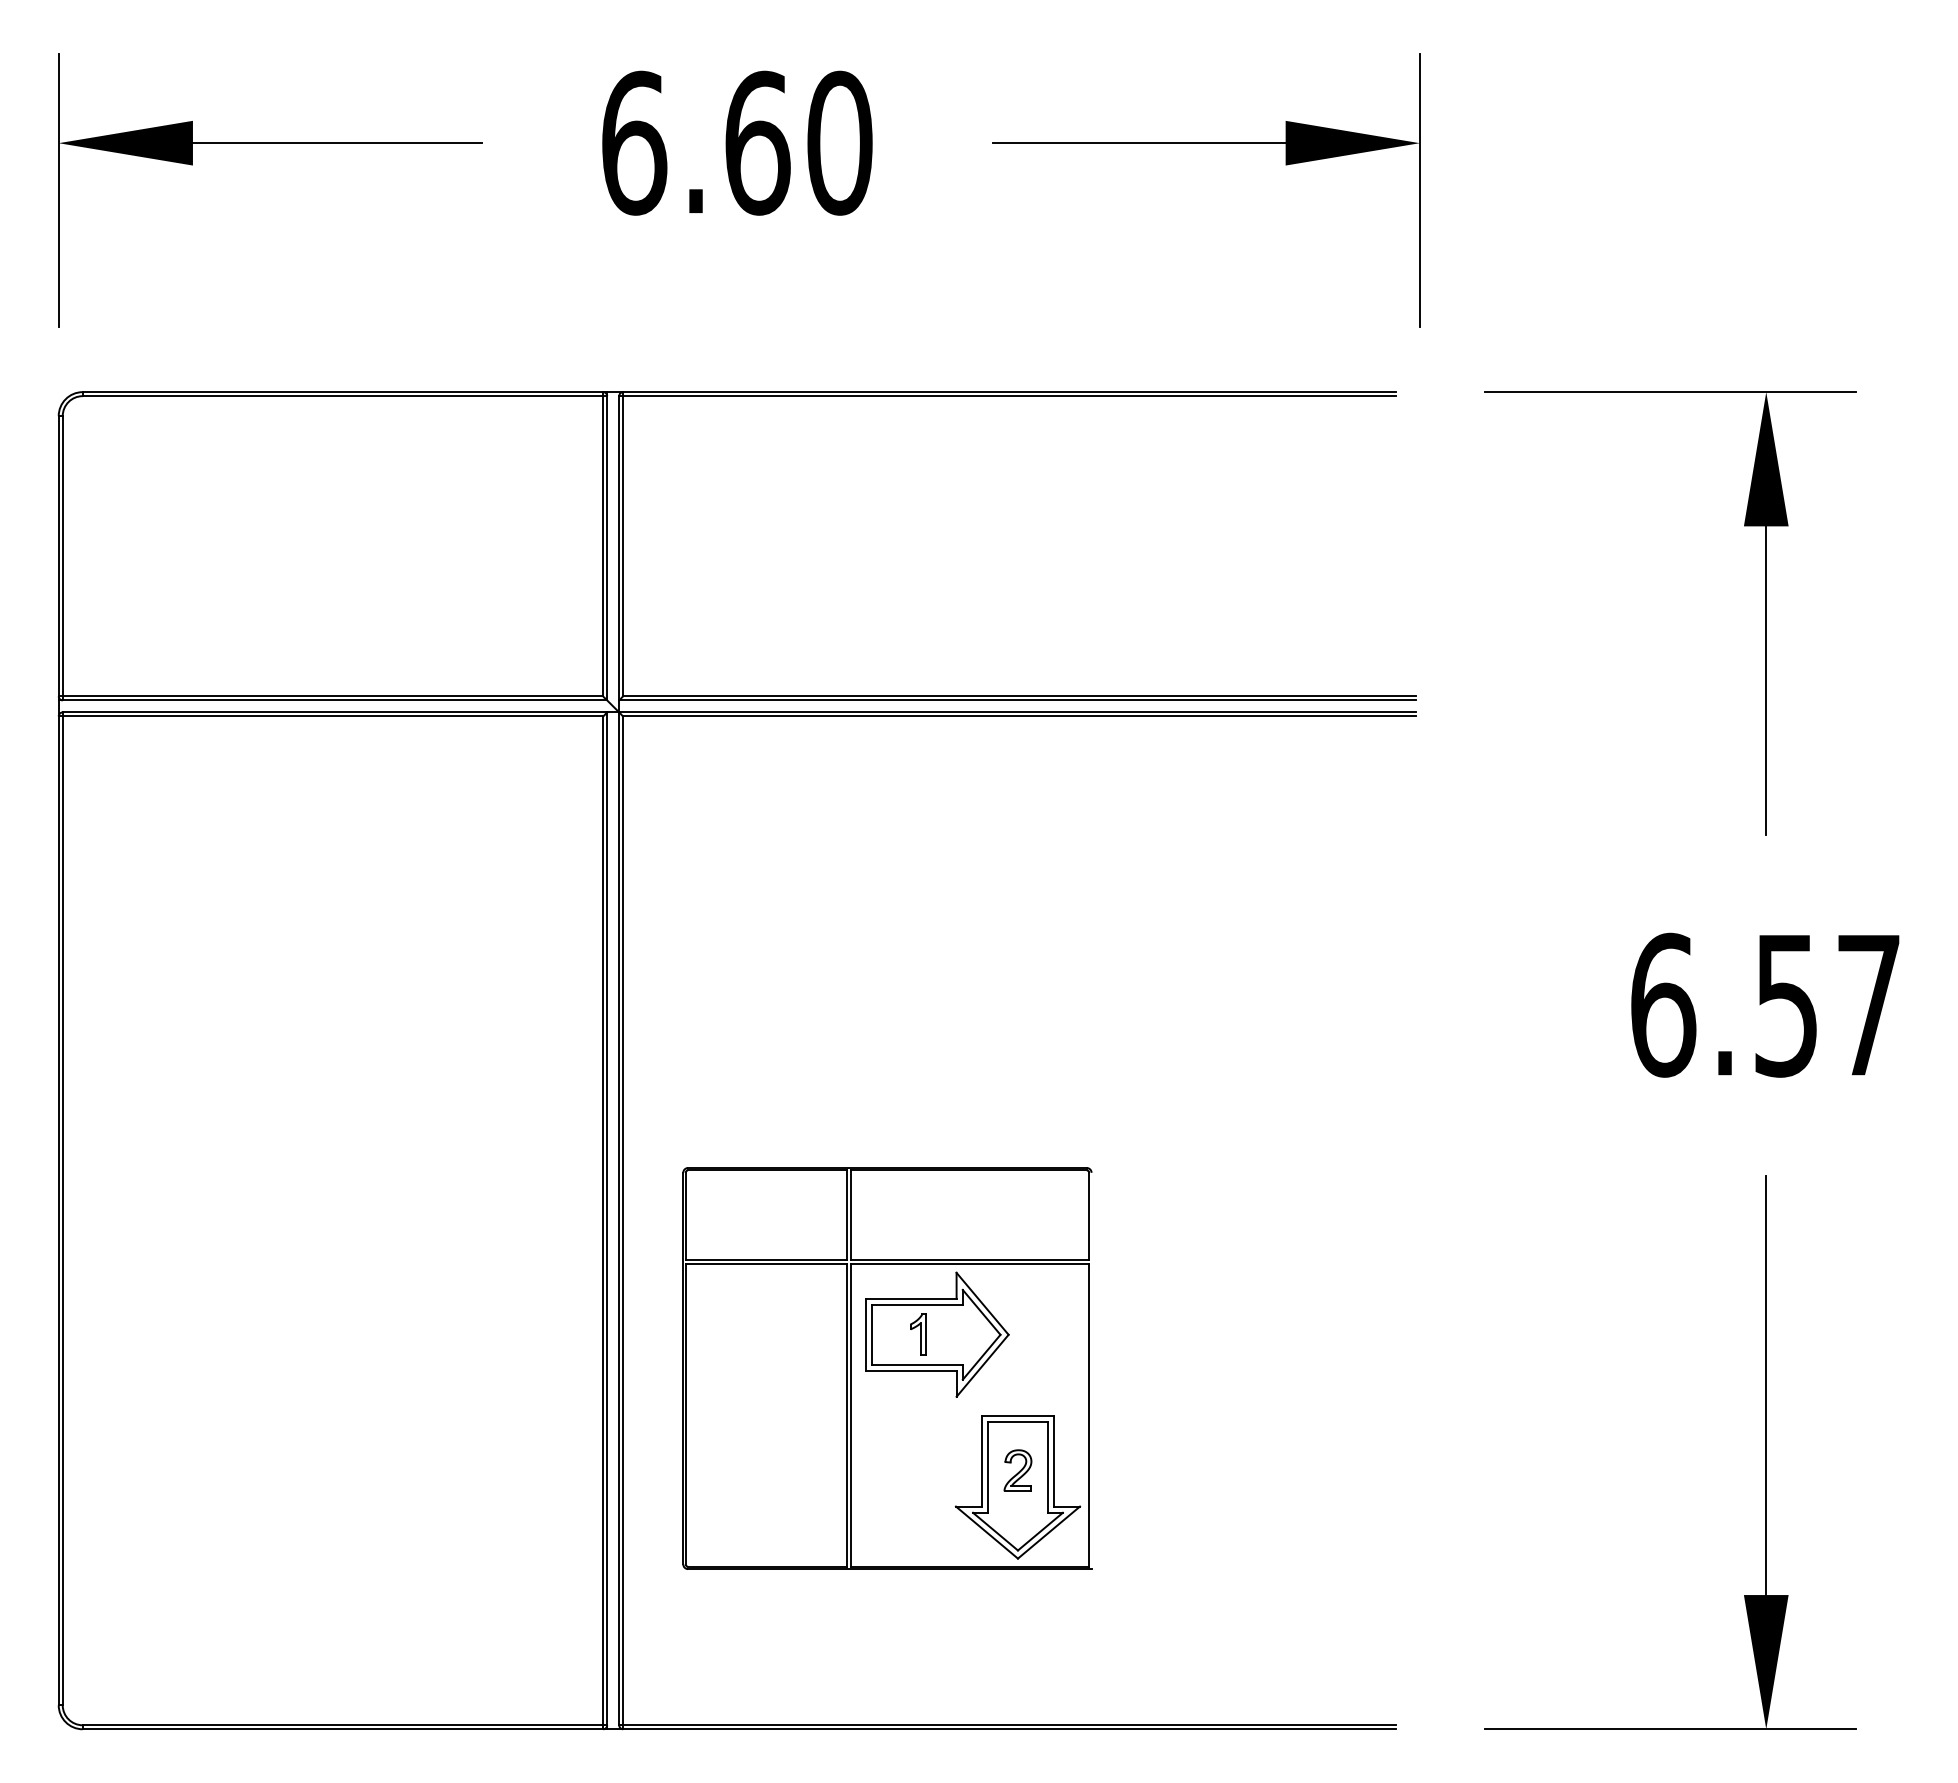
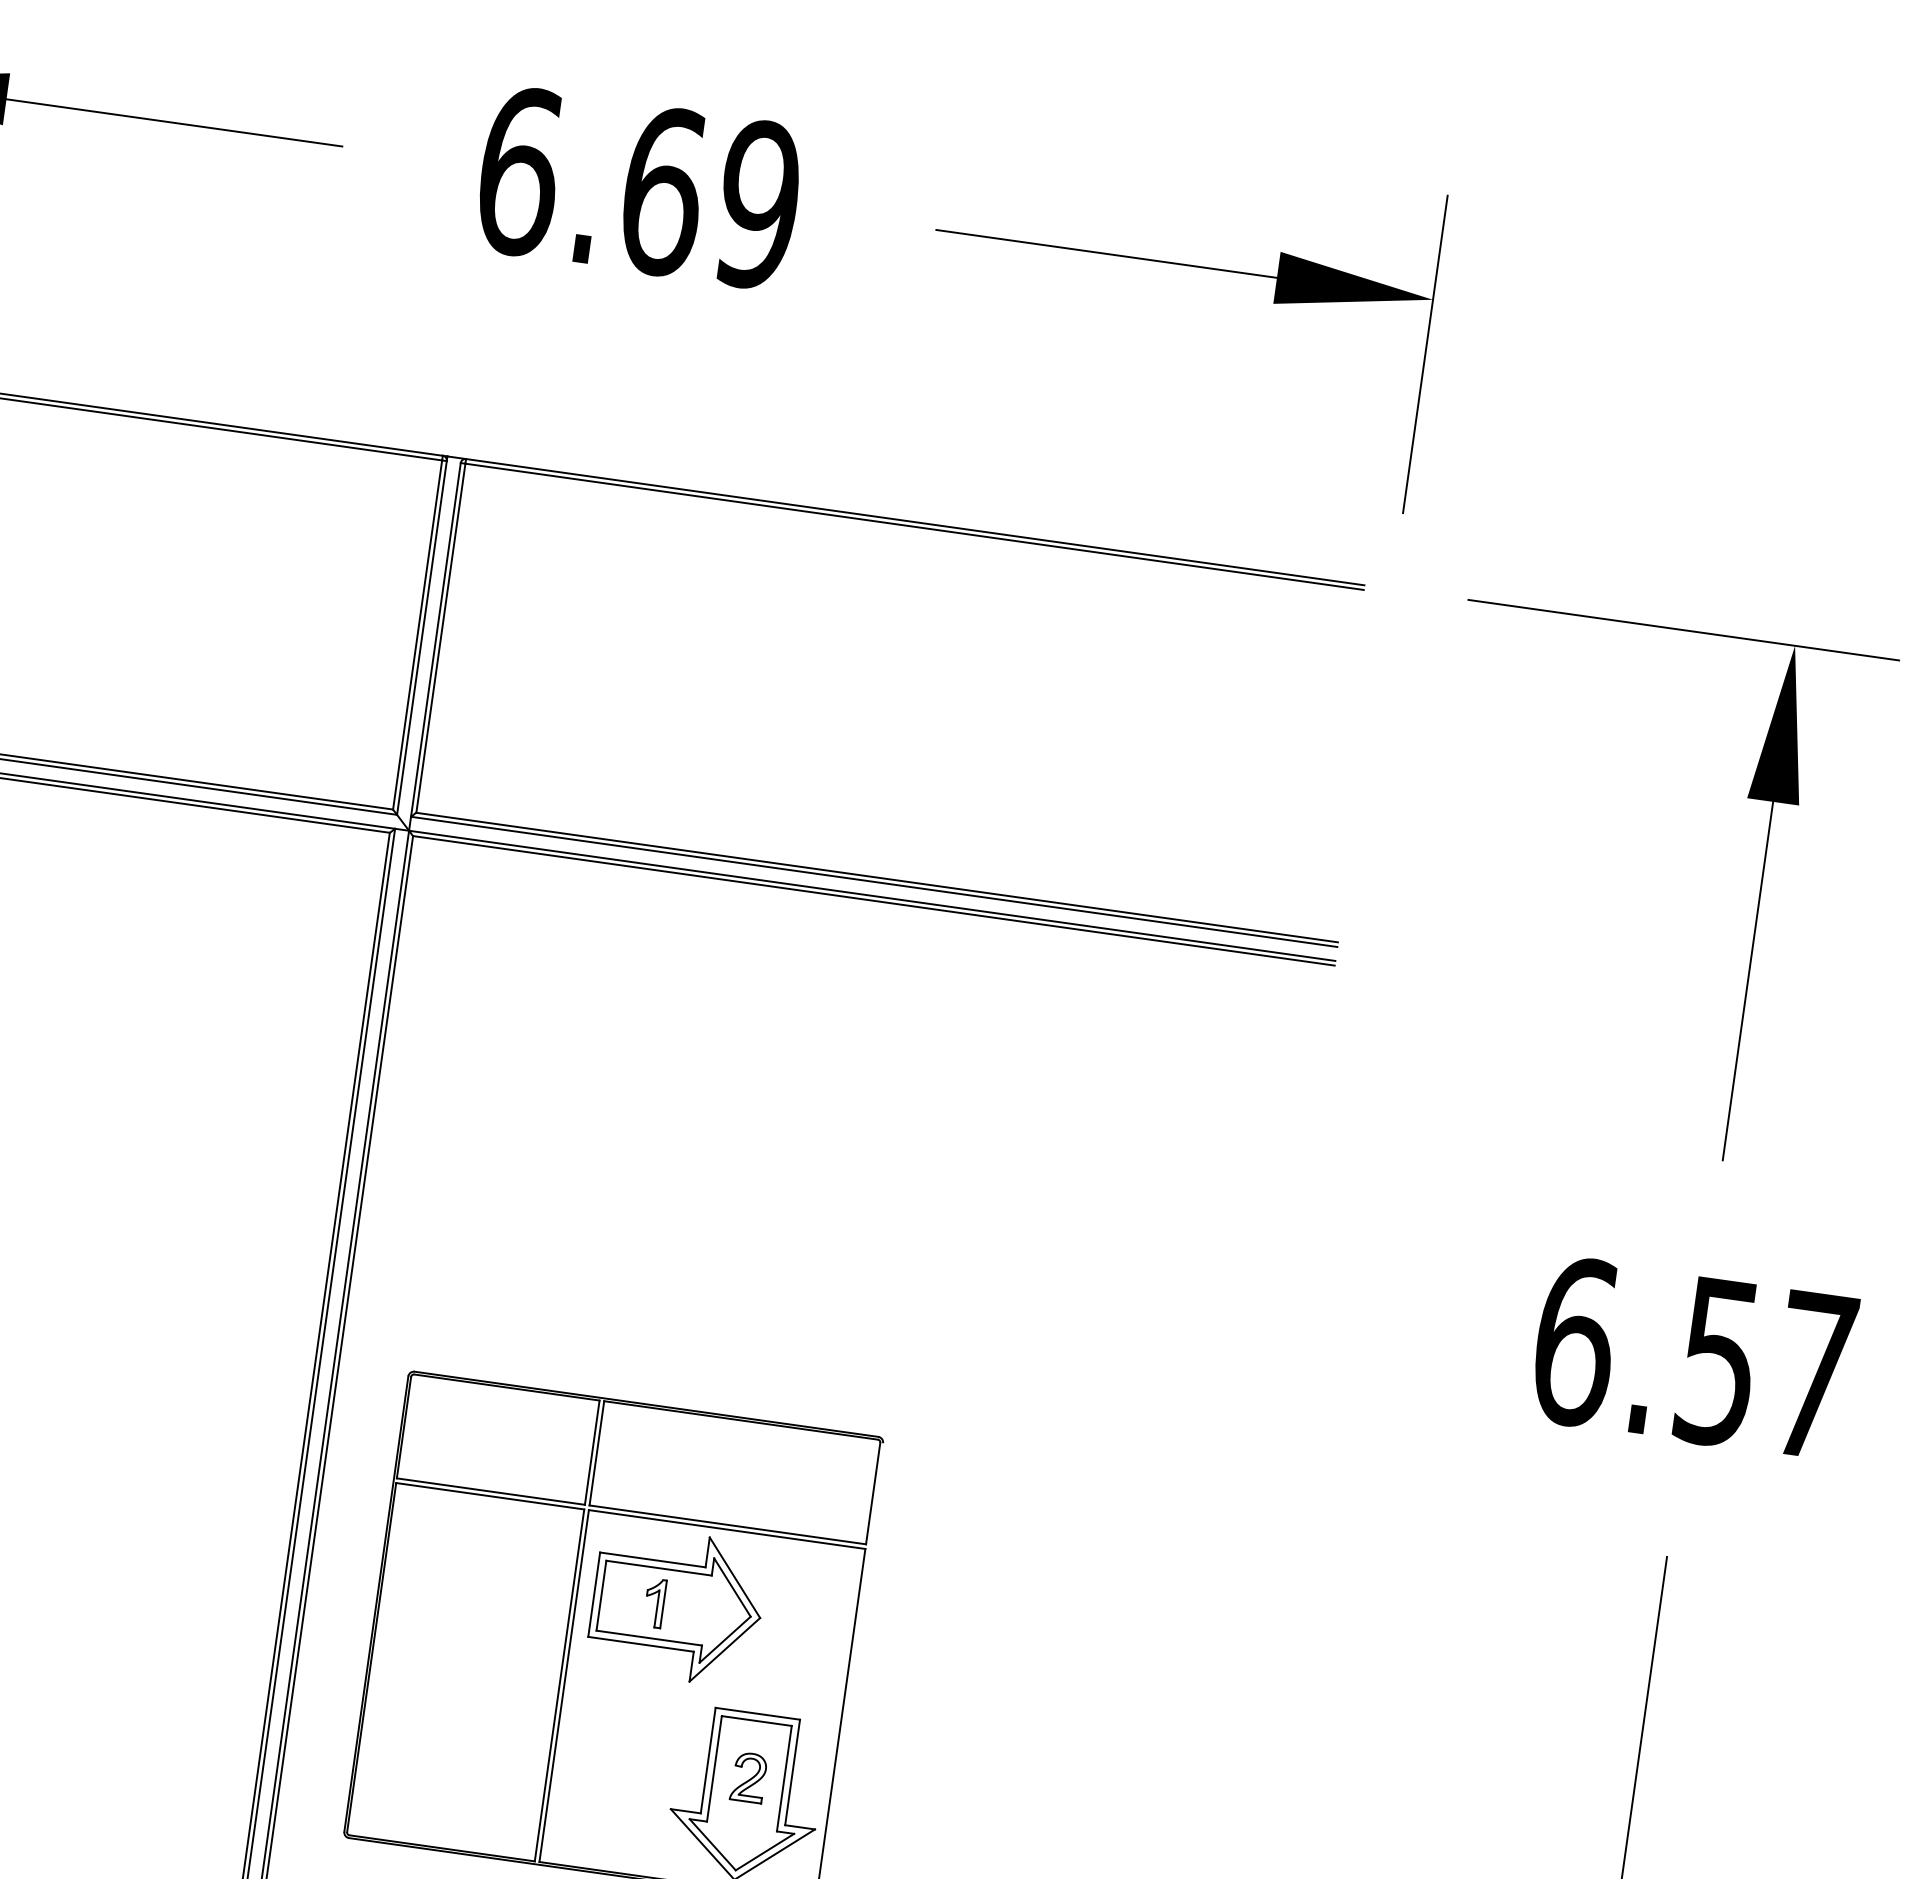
text: (839, 142) -> (758, 204), 6.60 -> 6.69

